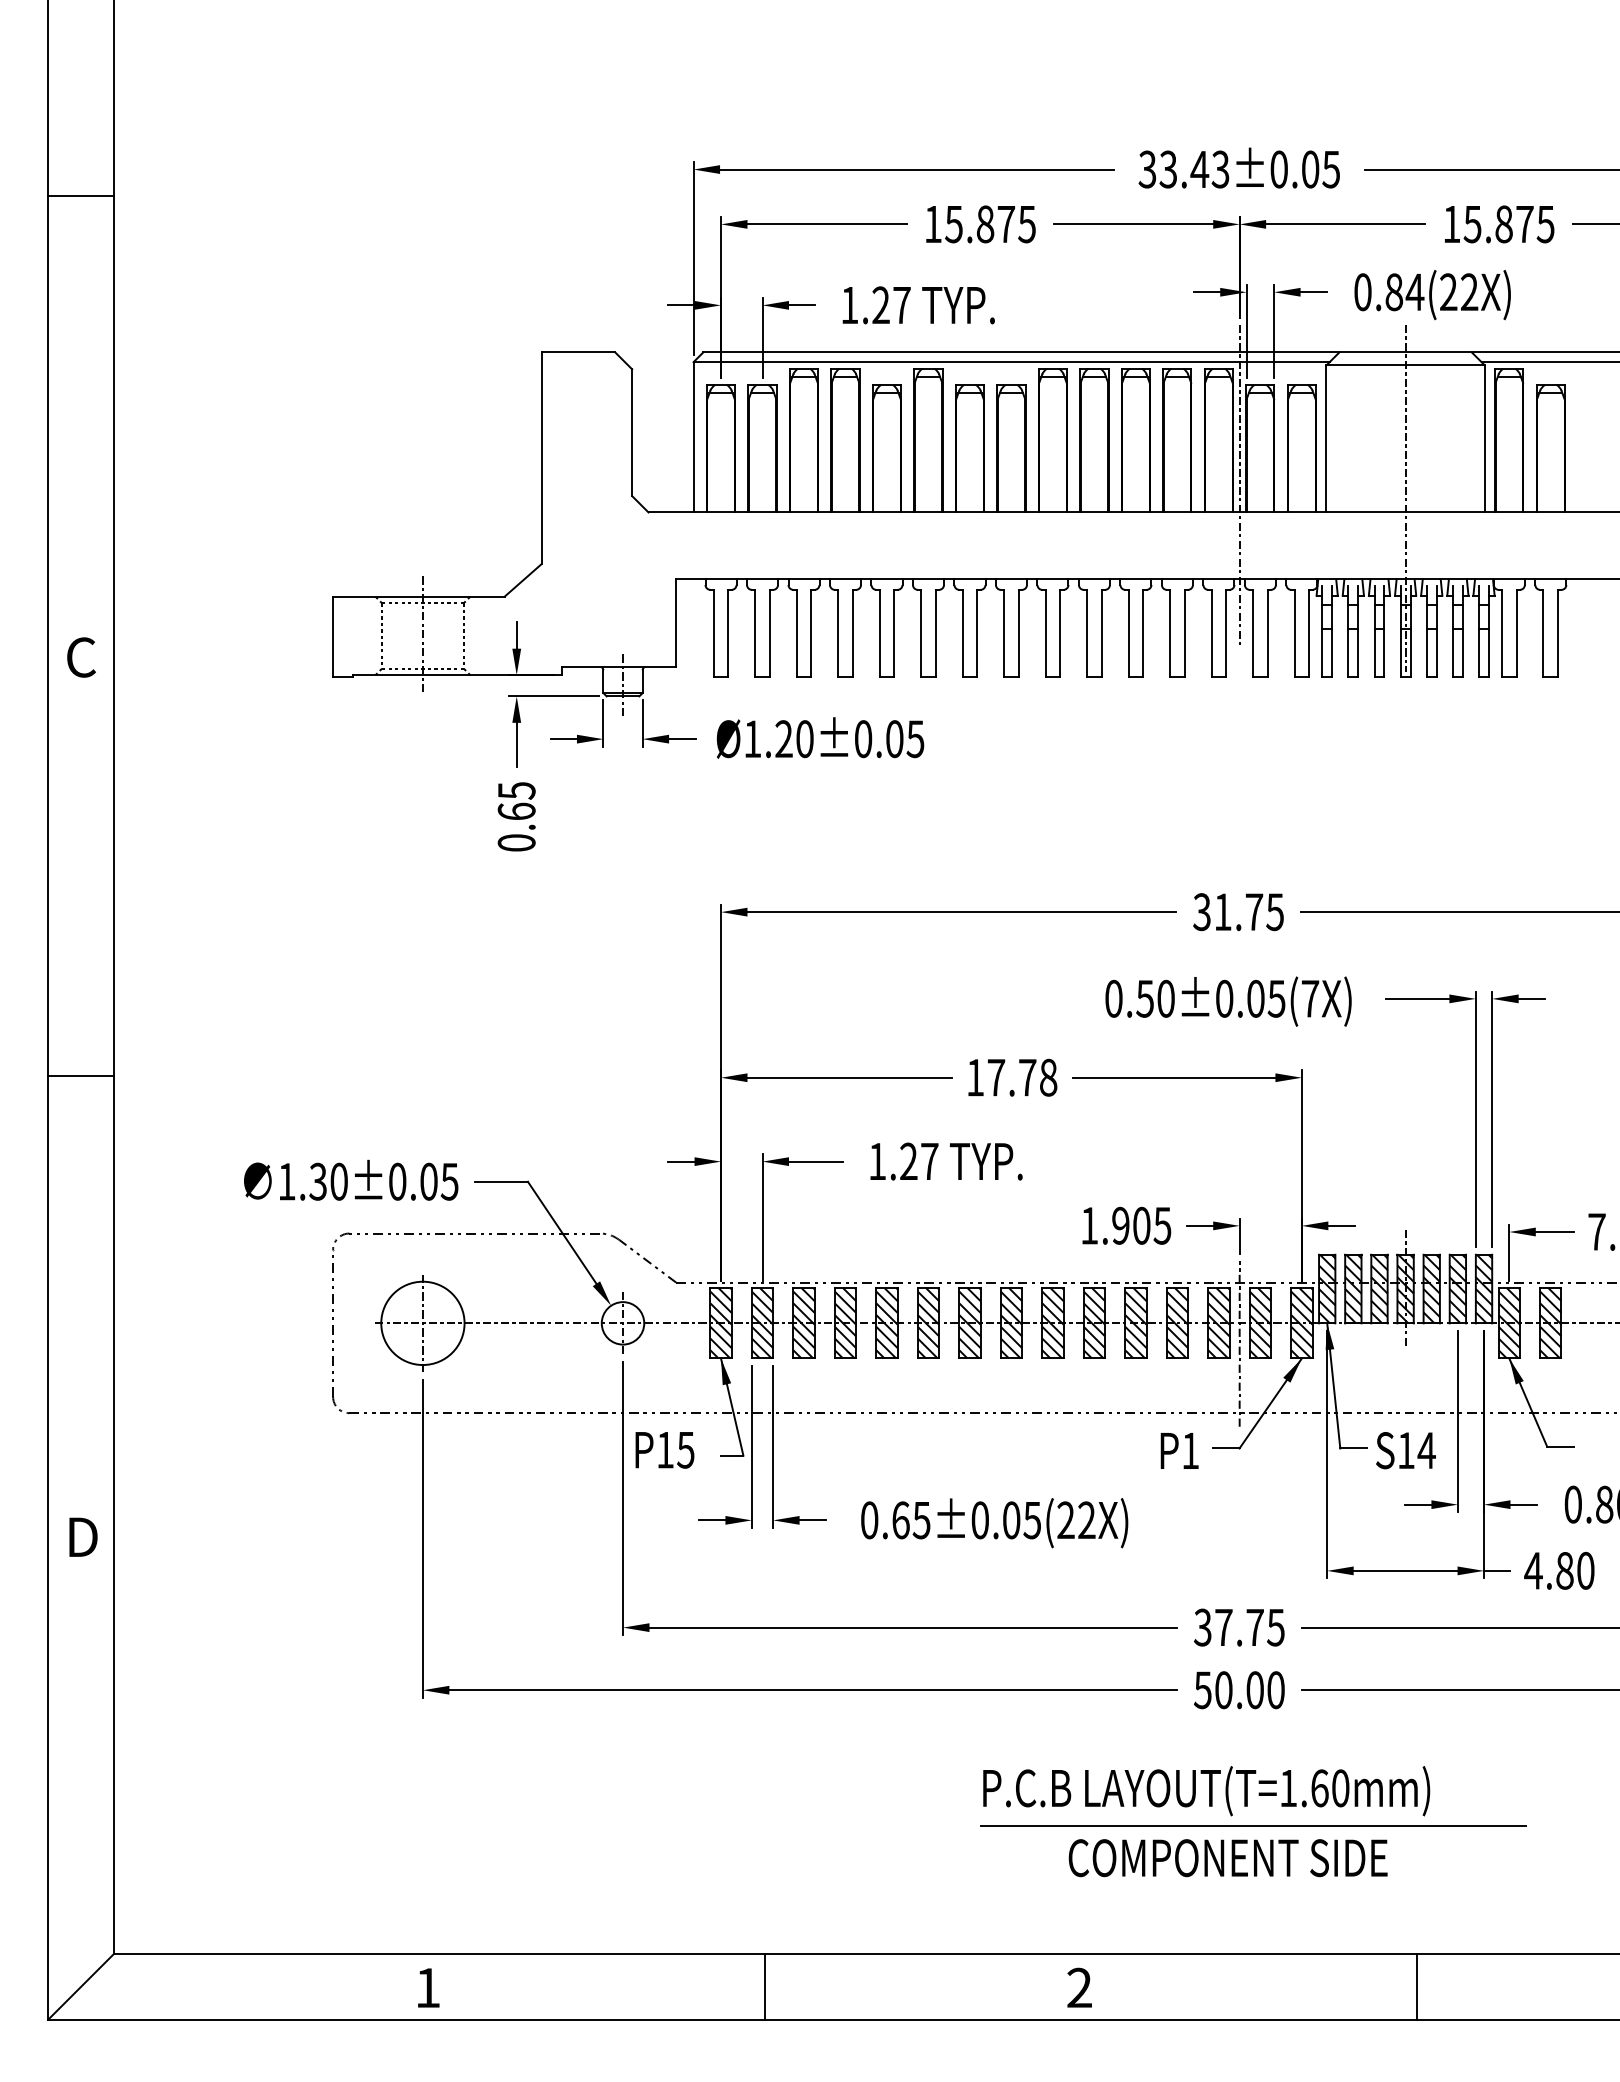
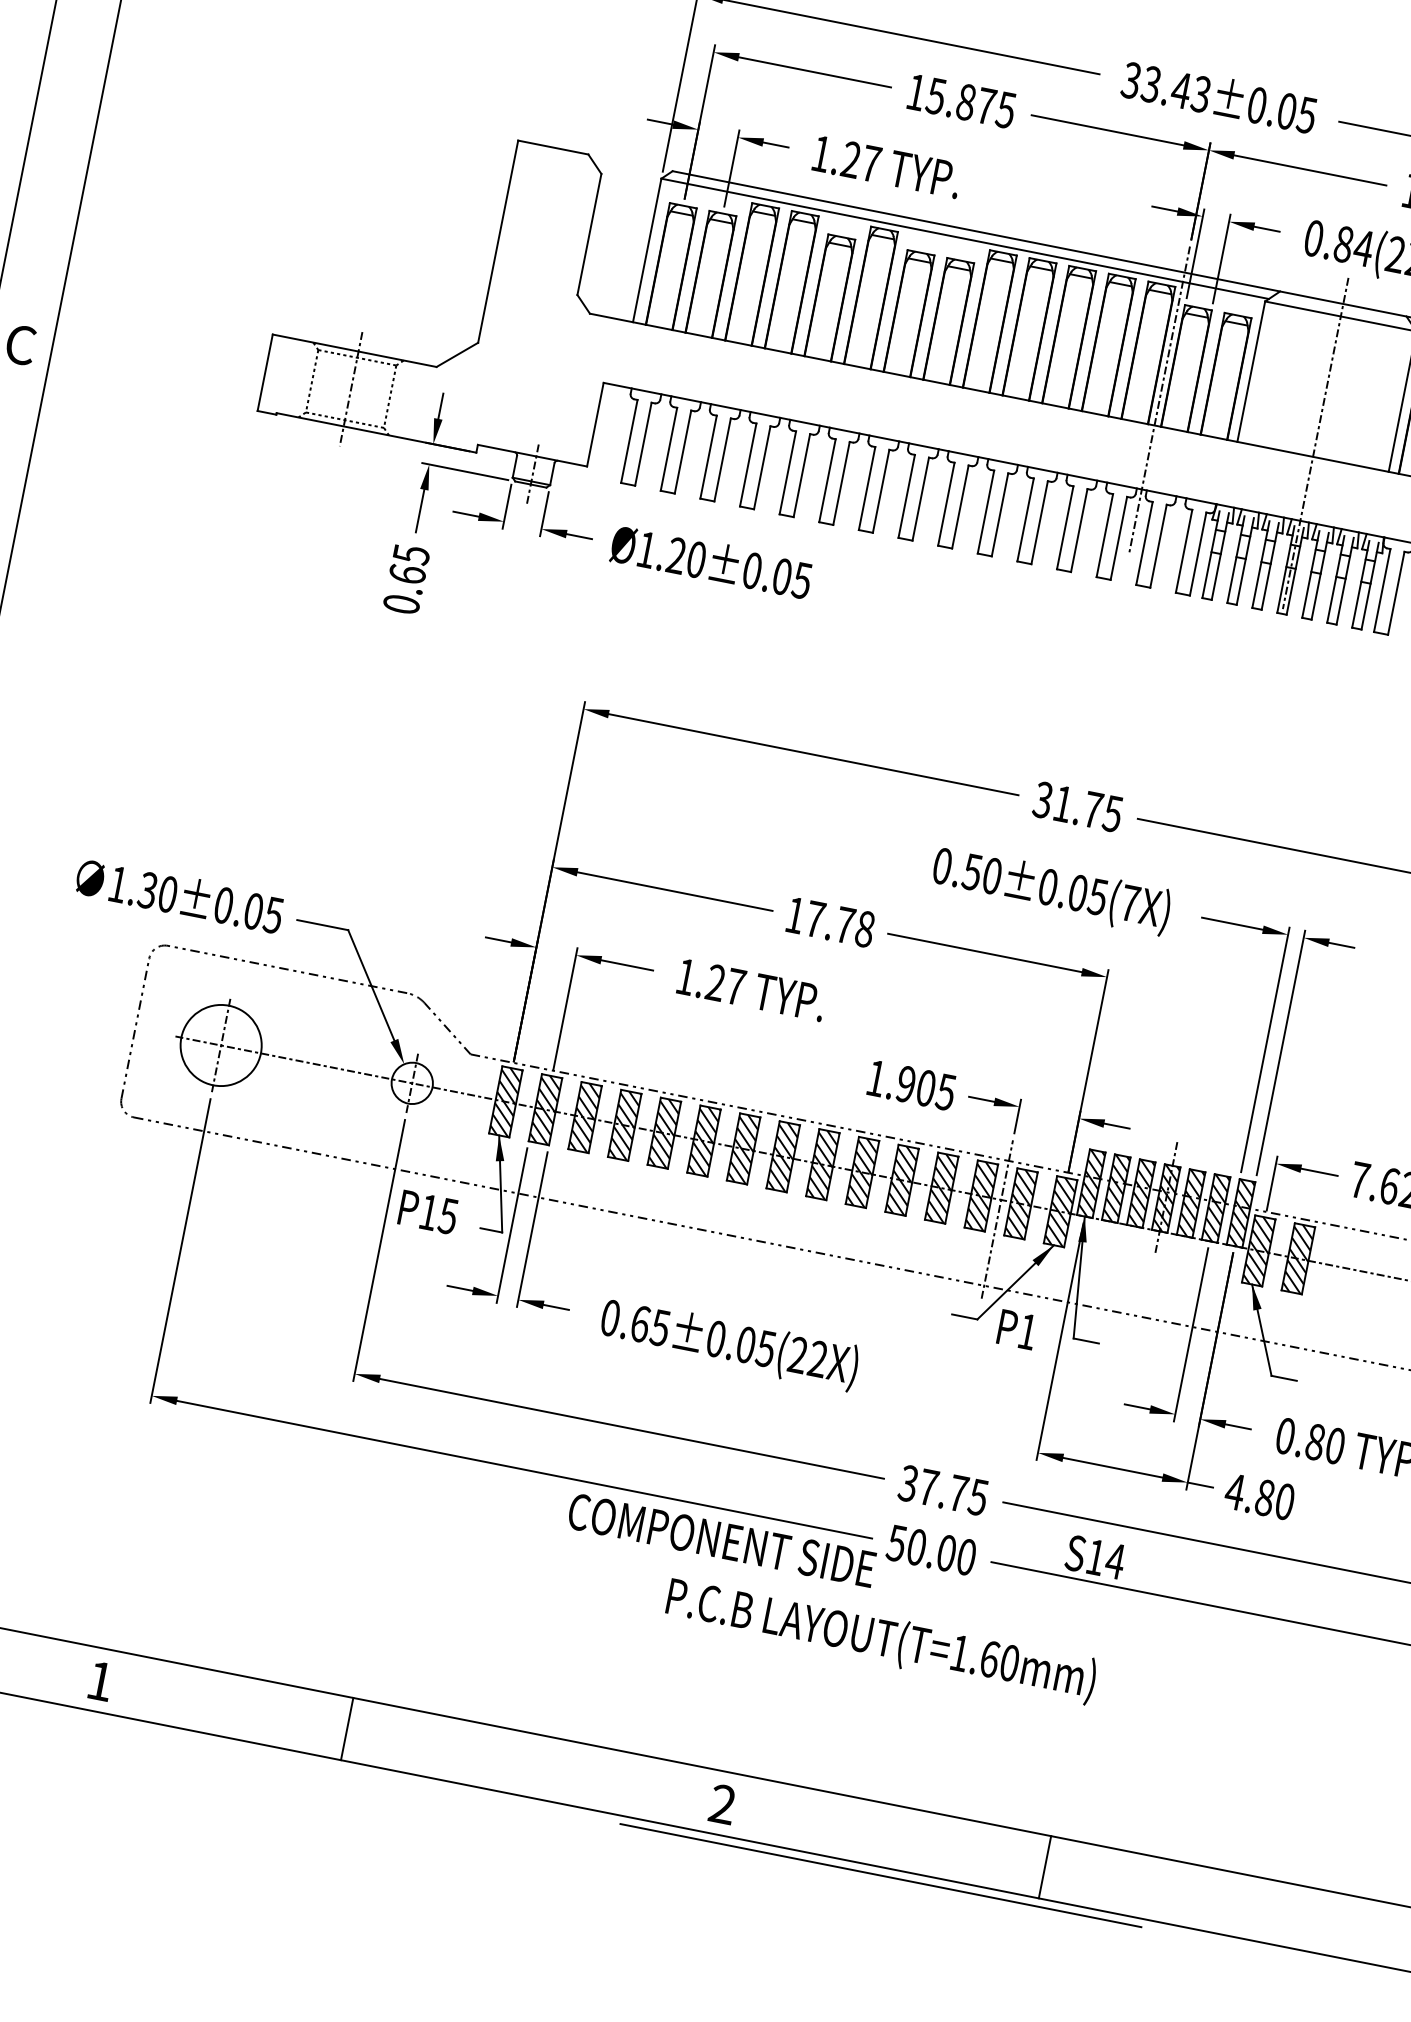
text: (1179, 1450) -> (1017, 1329), moved
text: (1405, 1450) -> (1095, 1557), moved
line: (1253, 1825) -> (881, 1875), moved
text: (1227, 1858) -> (721, 1540), moved
line: (765, 1986) -> (347, 1728), moved

